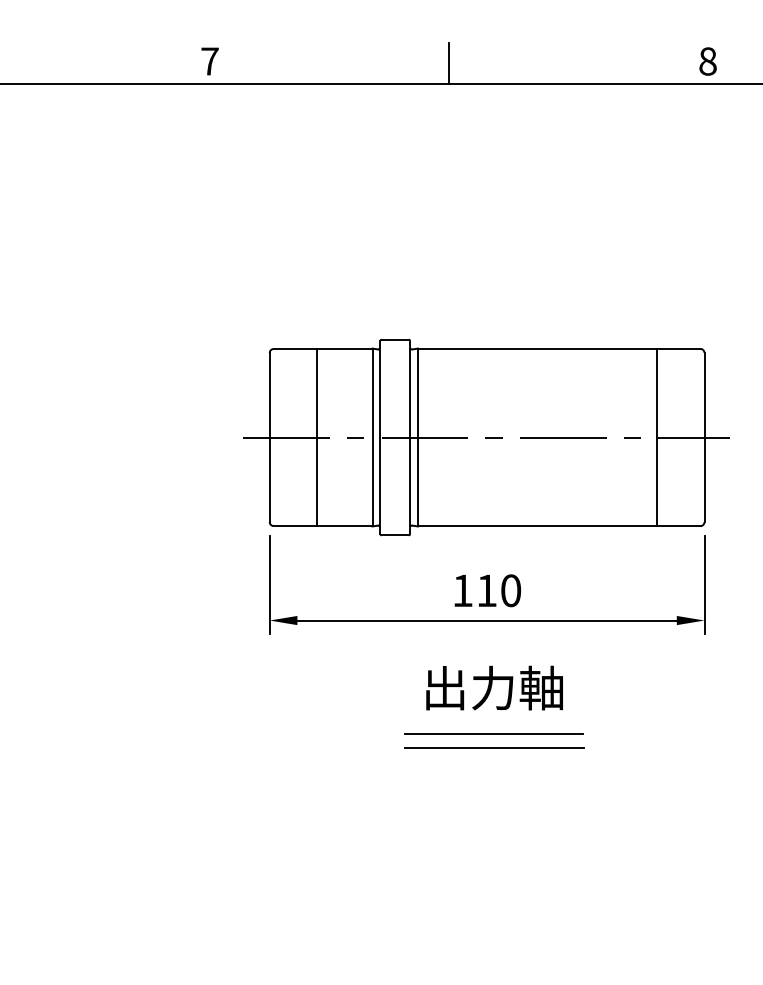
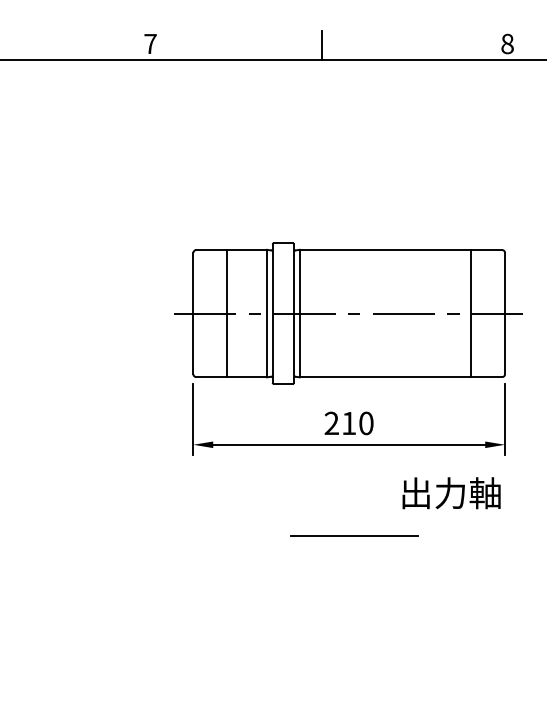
text: (462, 589) -> (331, 422), 110 -> 210
text: (494, 688) -> (451, 493), moved
line: (494, 734) -> (354, 526), removed

